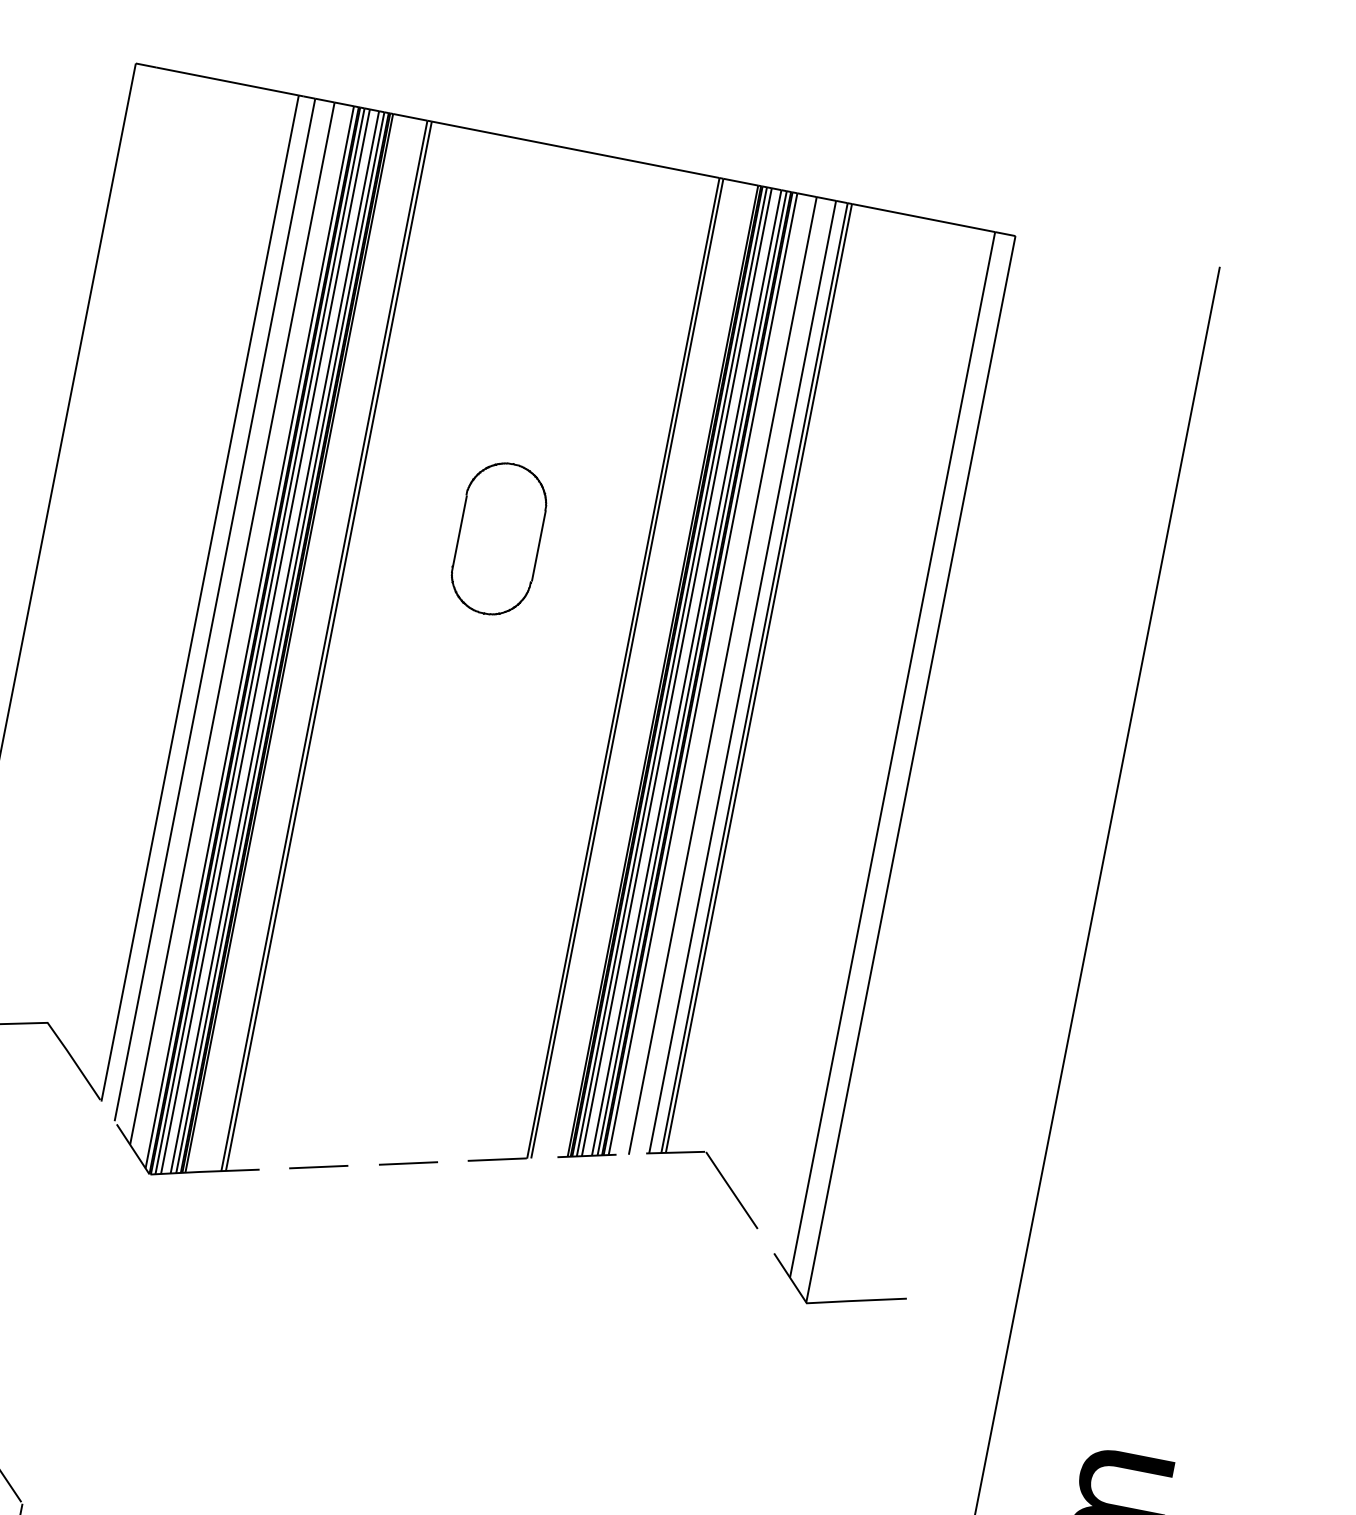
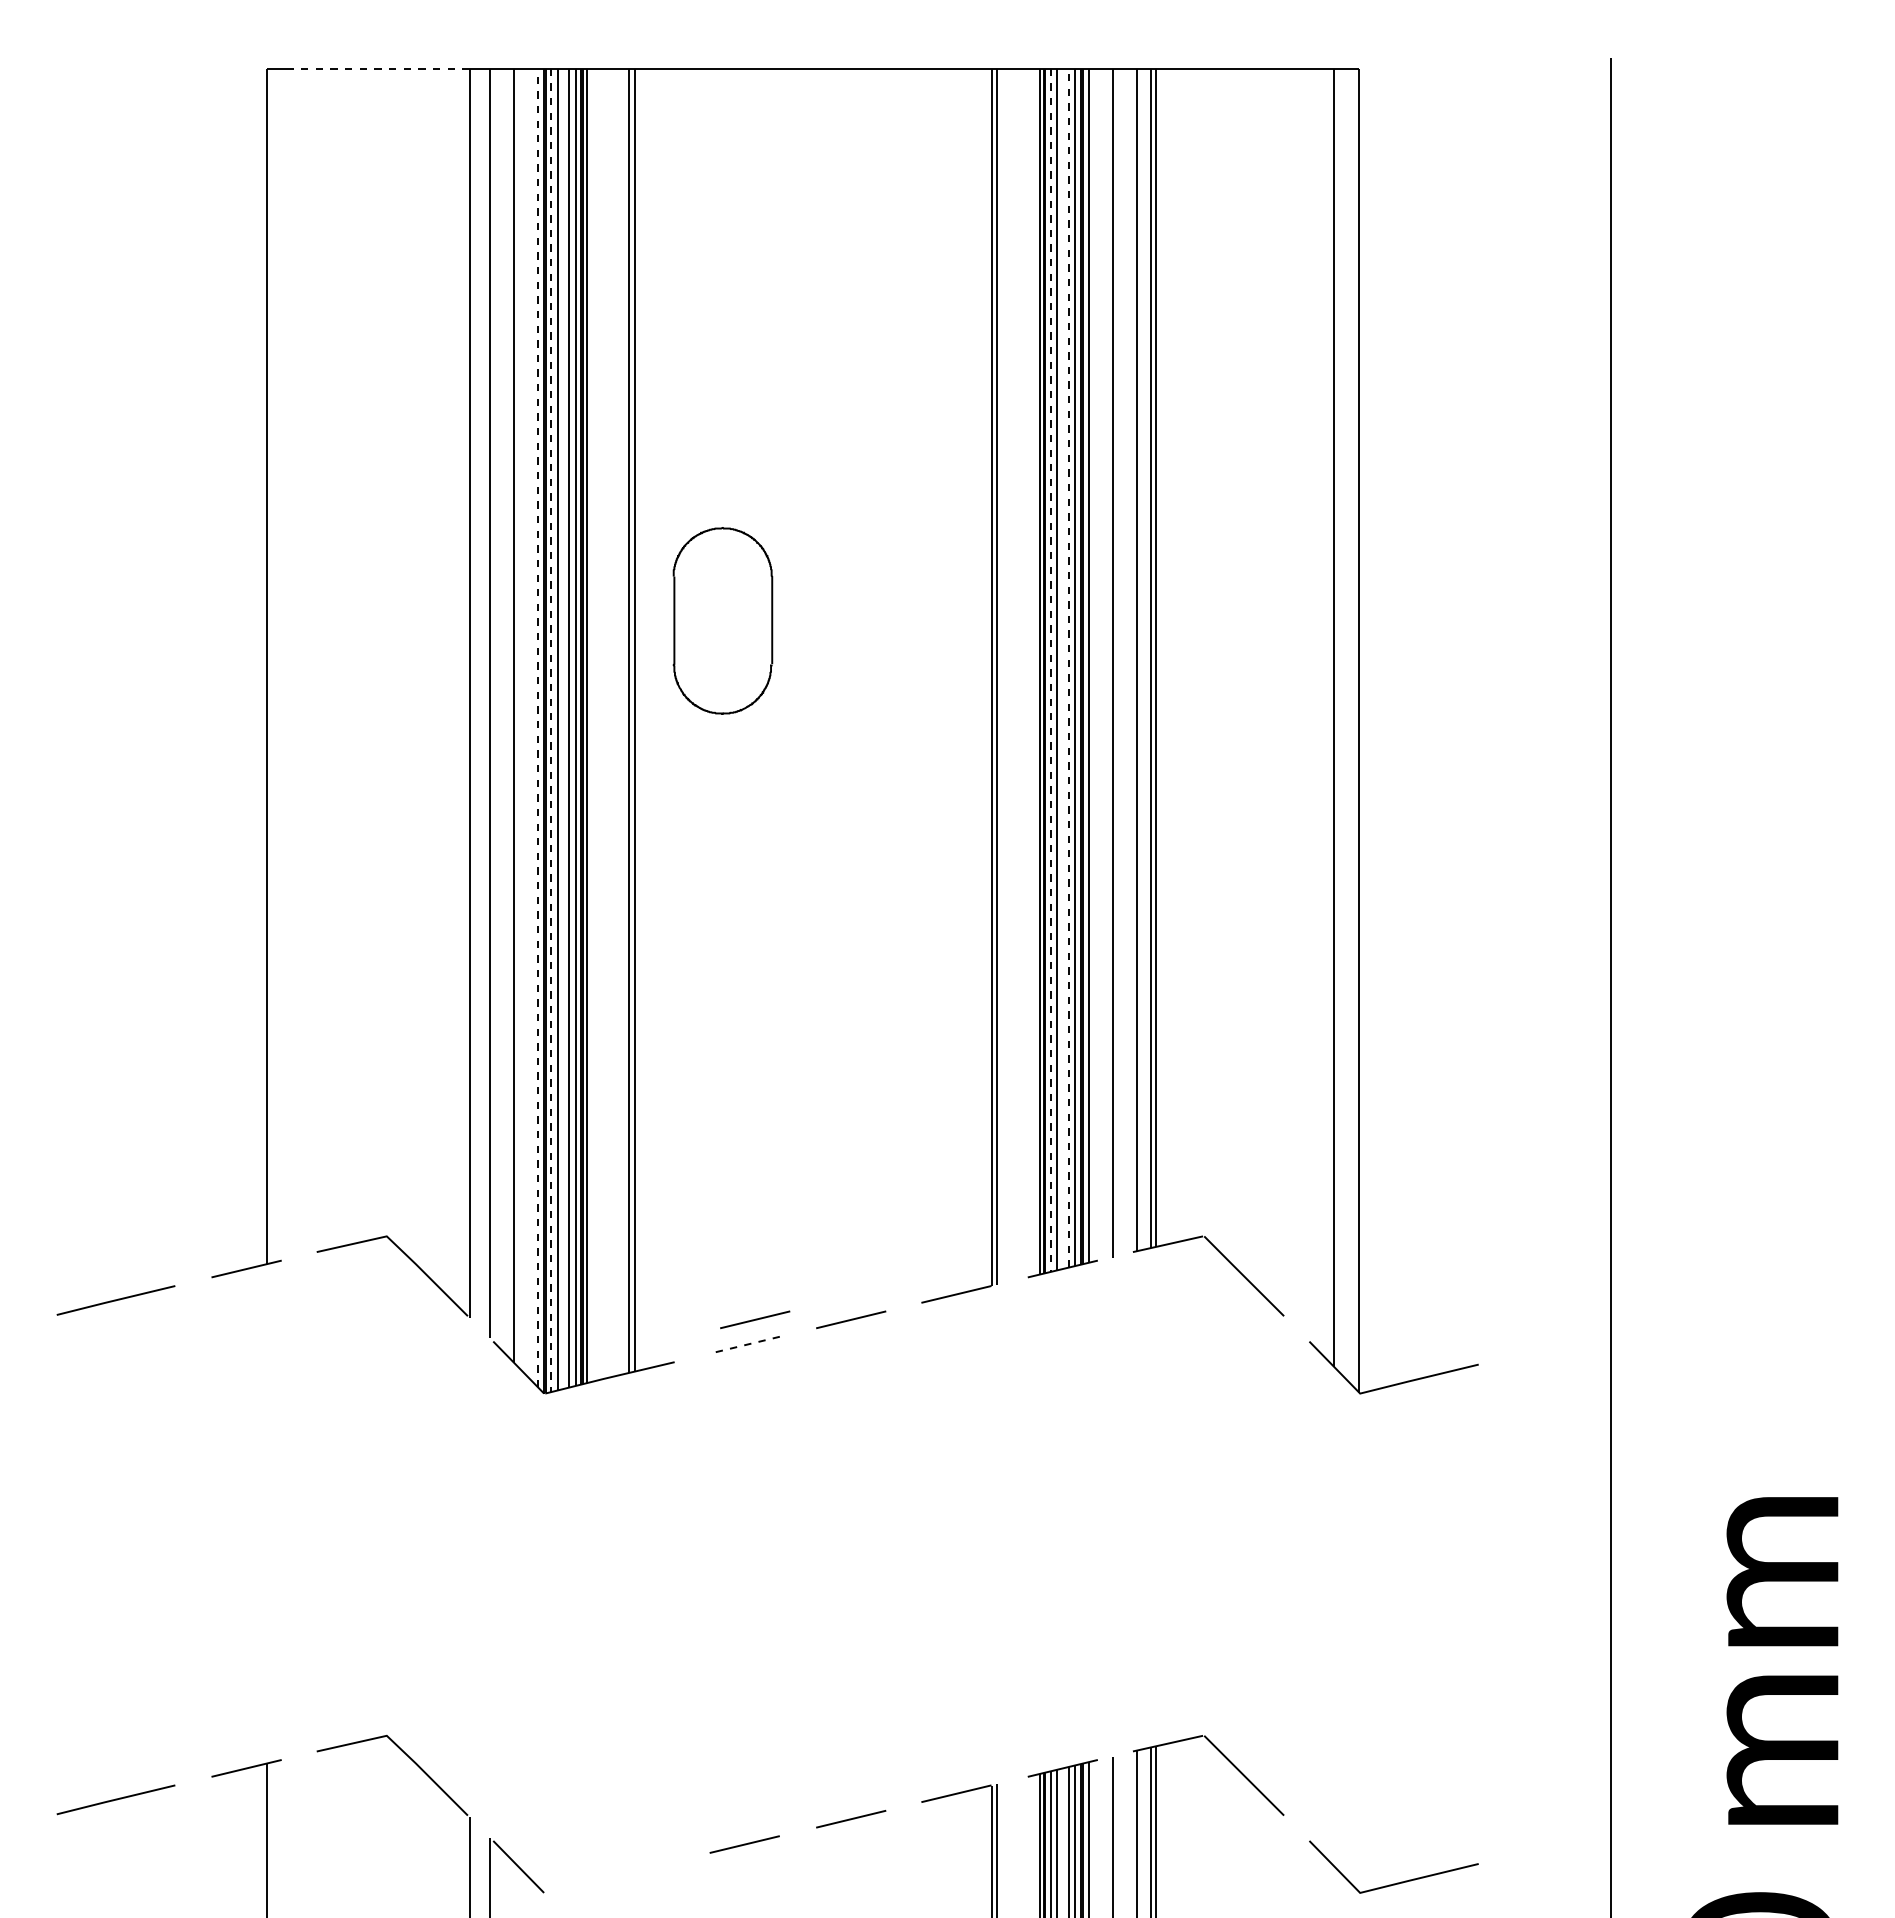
line: (227, 81) -> (381, 68), solid -> dashed
part: (498, 538) -> (722, 620), moved
line: (250, 636) -> (538, 727), solid -> dashed
line: (260, 641) -> (551, 730), solid -> dashed
line: (671, 671) -> (1050, 670), solid -> dashed
line: (686, 672) -> (1068, 667), solid -> dashed
line: (331, 1148) -> (755, 1319), added
line: (318, 1167) -> (744, 1345), solid -> dashed

